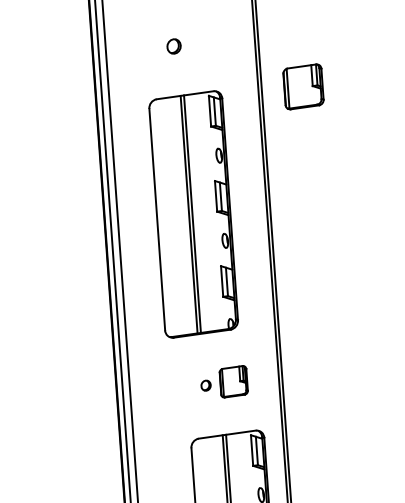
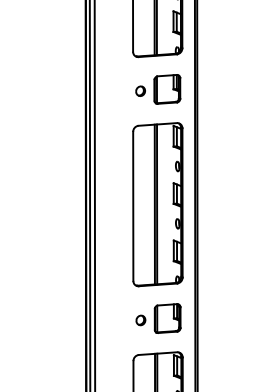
part: (303, 87) -> (167, 89), moved
part: (193, 214) -> (157, 204), moved
part: (224, 382) -> (158, 318), size x1.43

